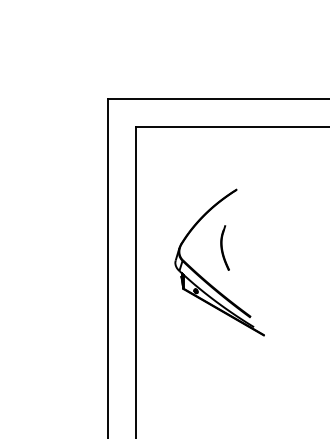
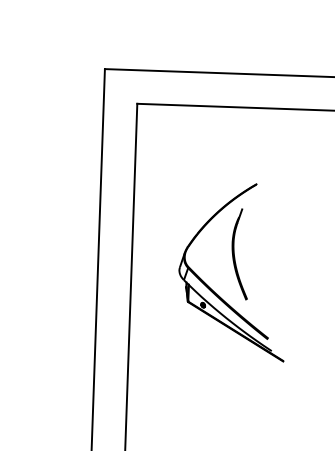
part: (224, 247) -> (239, 253), size x1.67

